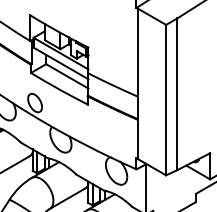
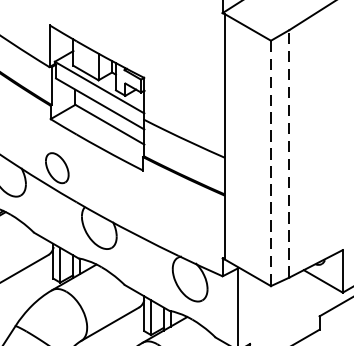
line: (177, 94) -> (289, 154), solid -> dashed
line: (166, 100) -> (271, 164), solid -> dashed

